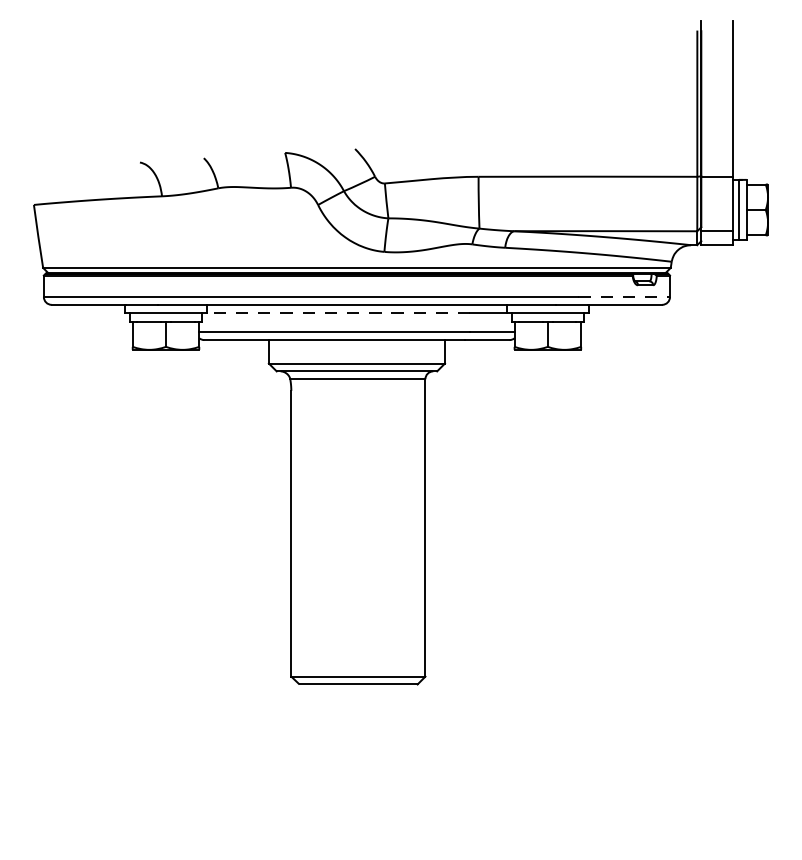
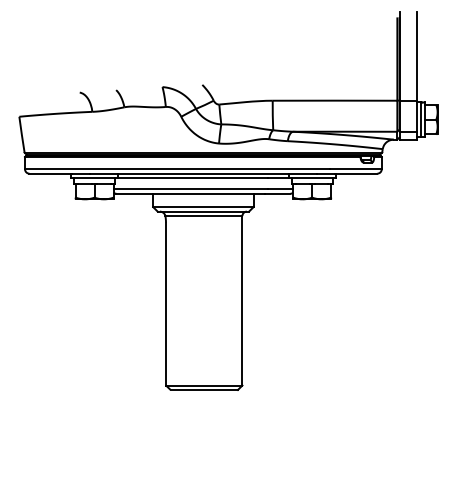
line: (625, 297) -> (356, 169), dashed -> solid
line: (337, 313) -> (192, 178), dashed -> solid

